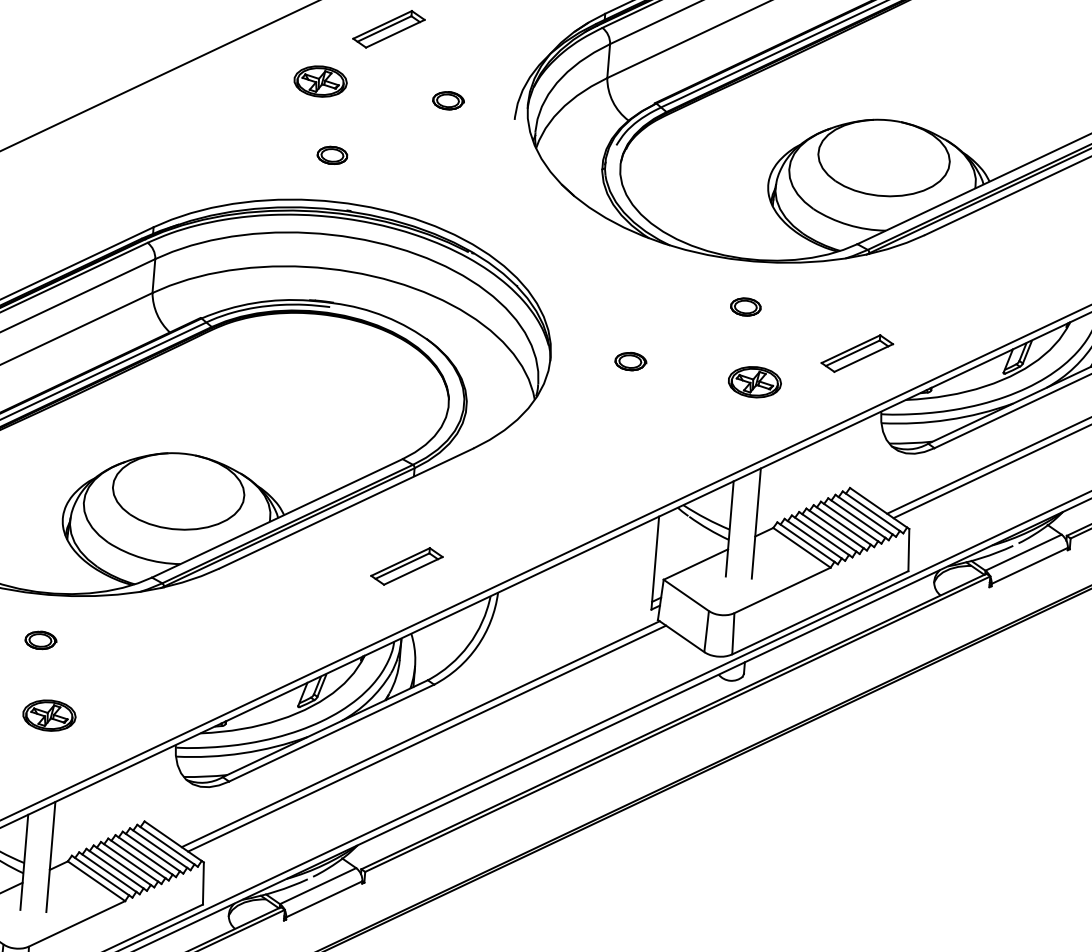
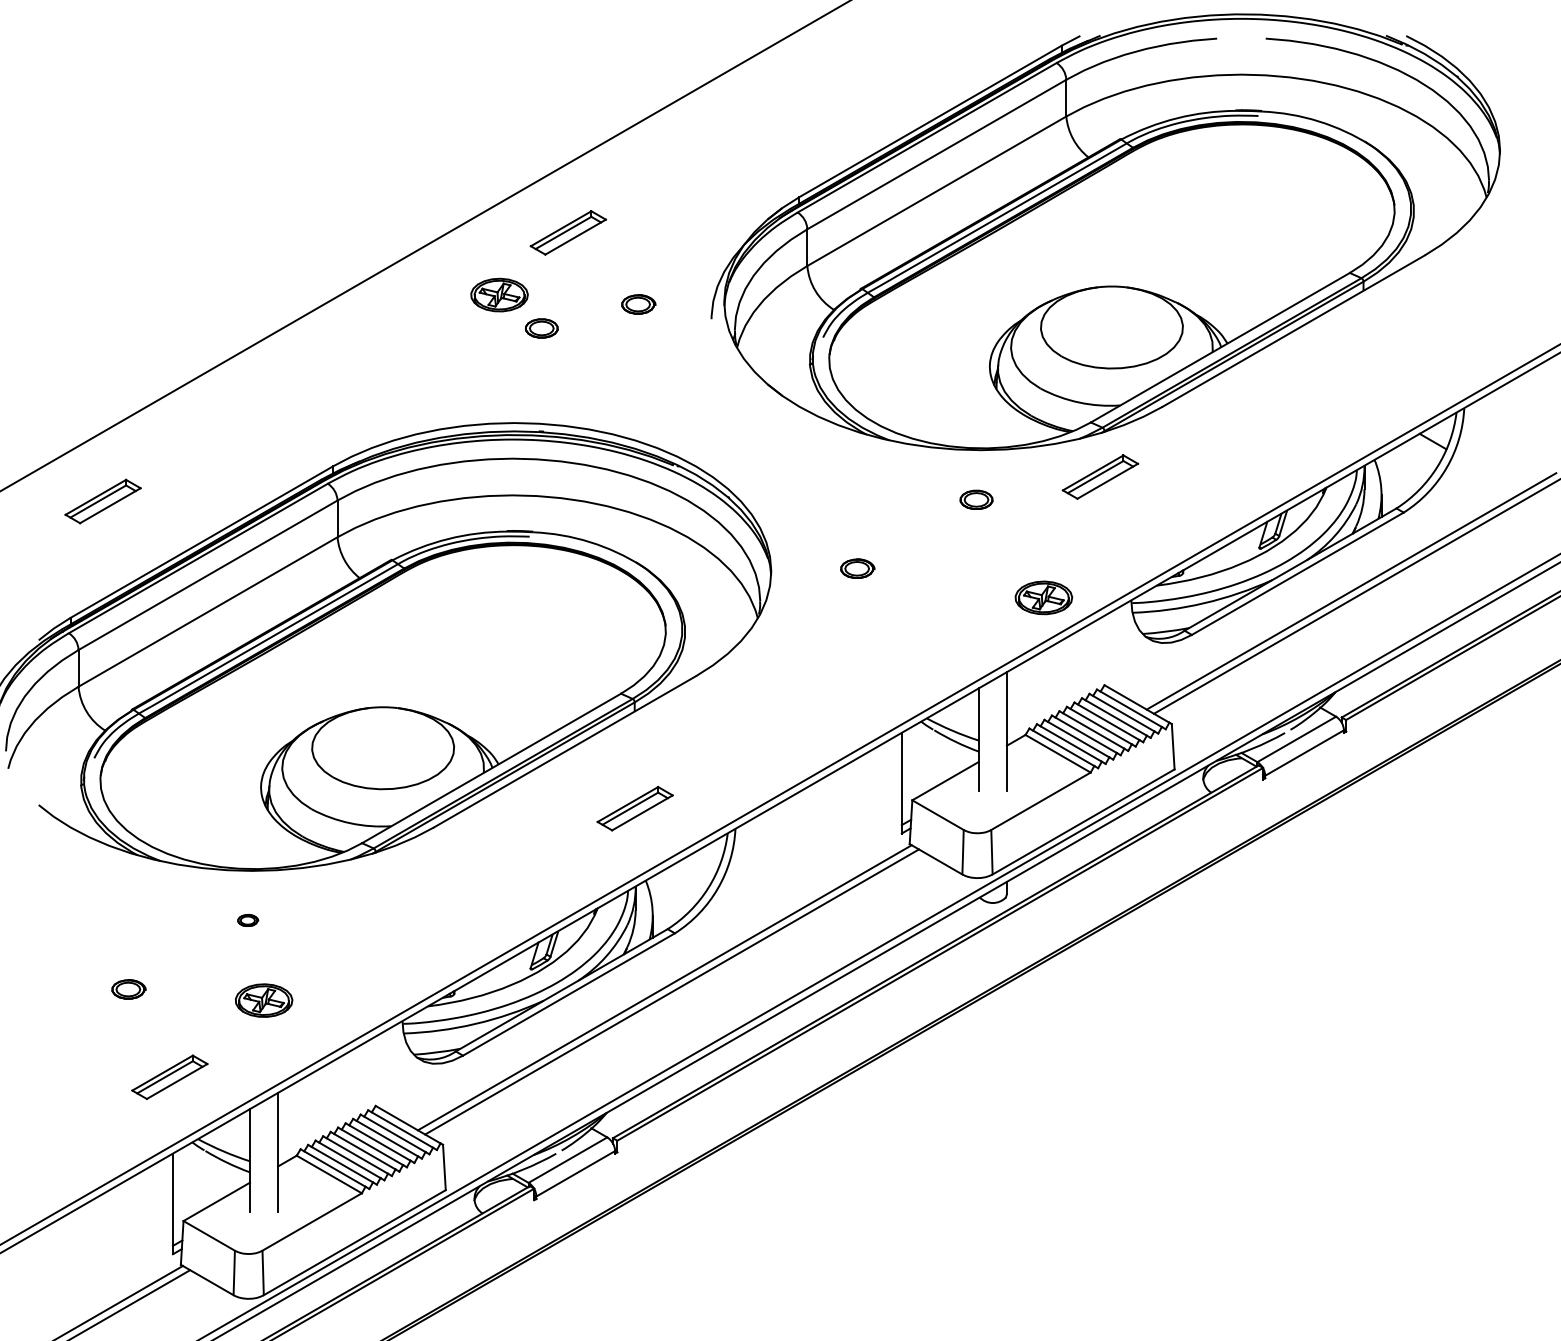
part: (332, 155) -> (541, 328), moved
part: (857, 353) -> (1100, 476), moved
part: (754, 381) -> (1043, 597), moved
part: (40, 640) -> (247, 920), size x0.6

